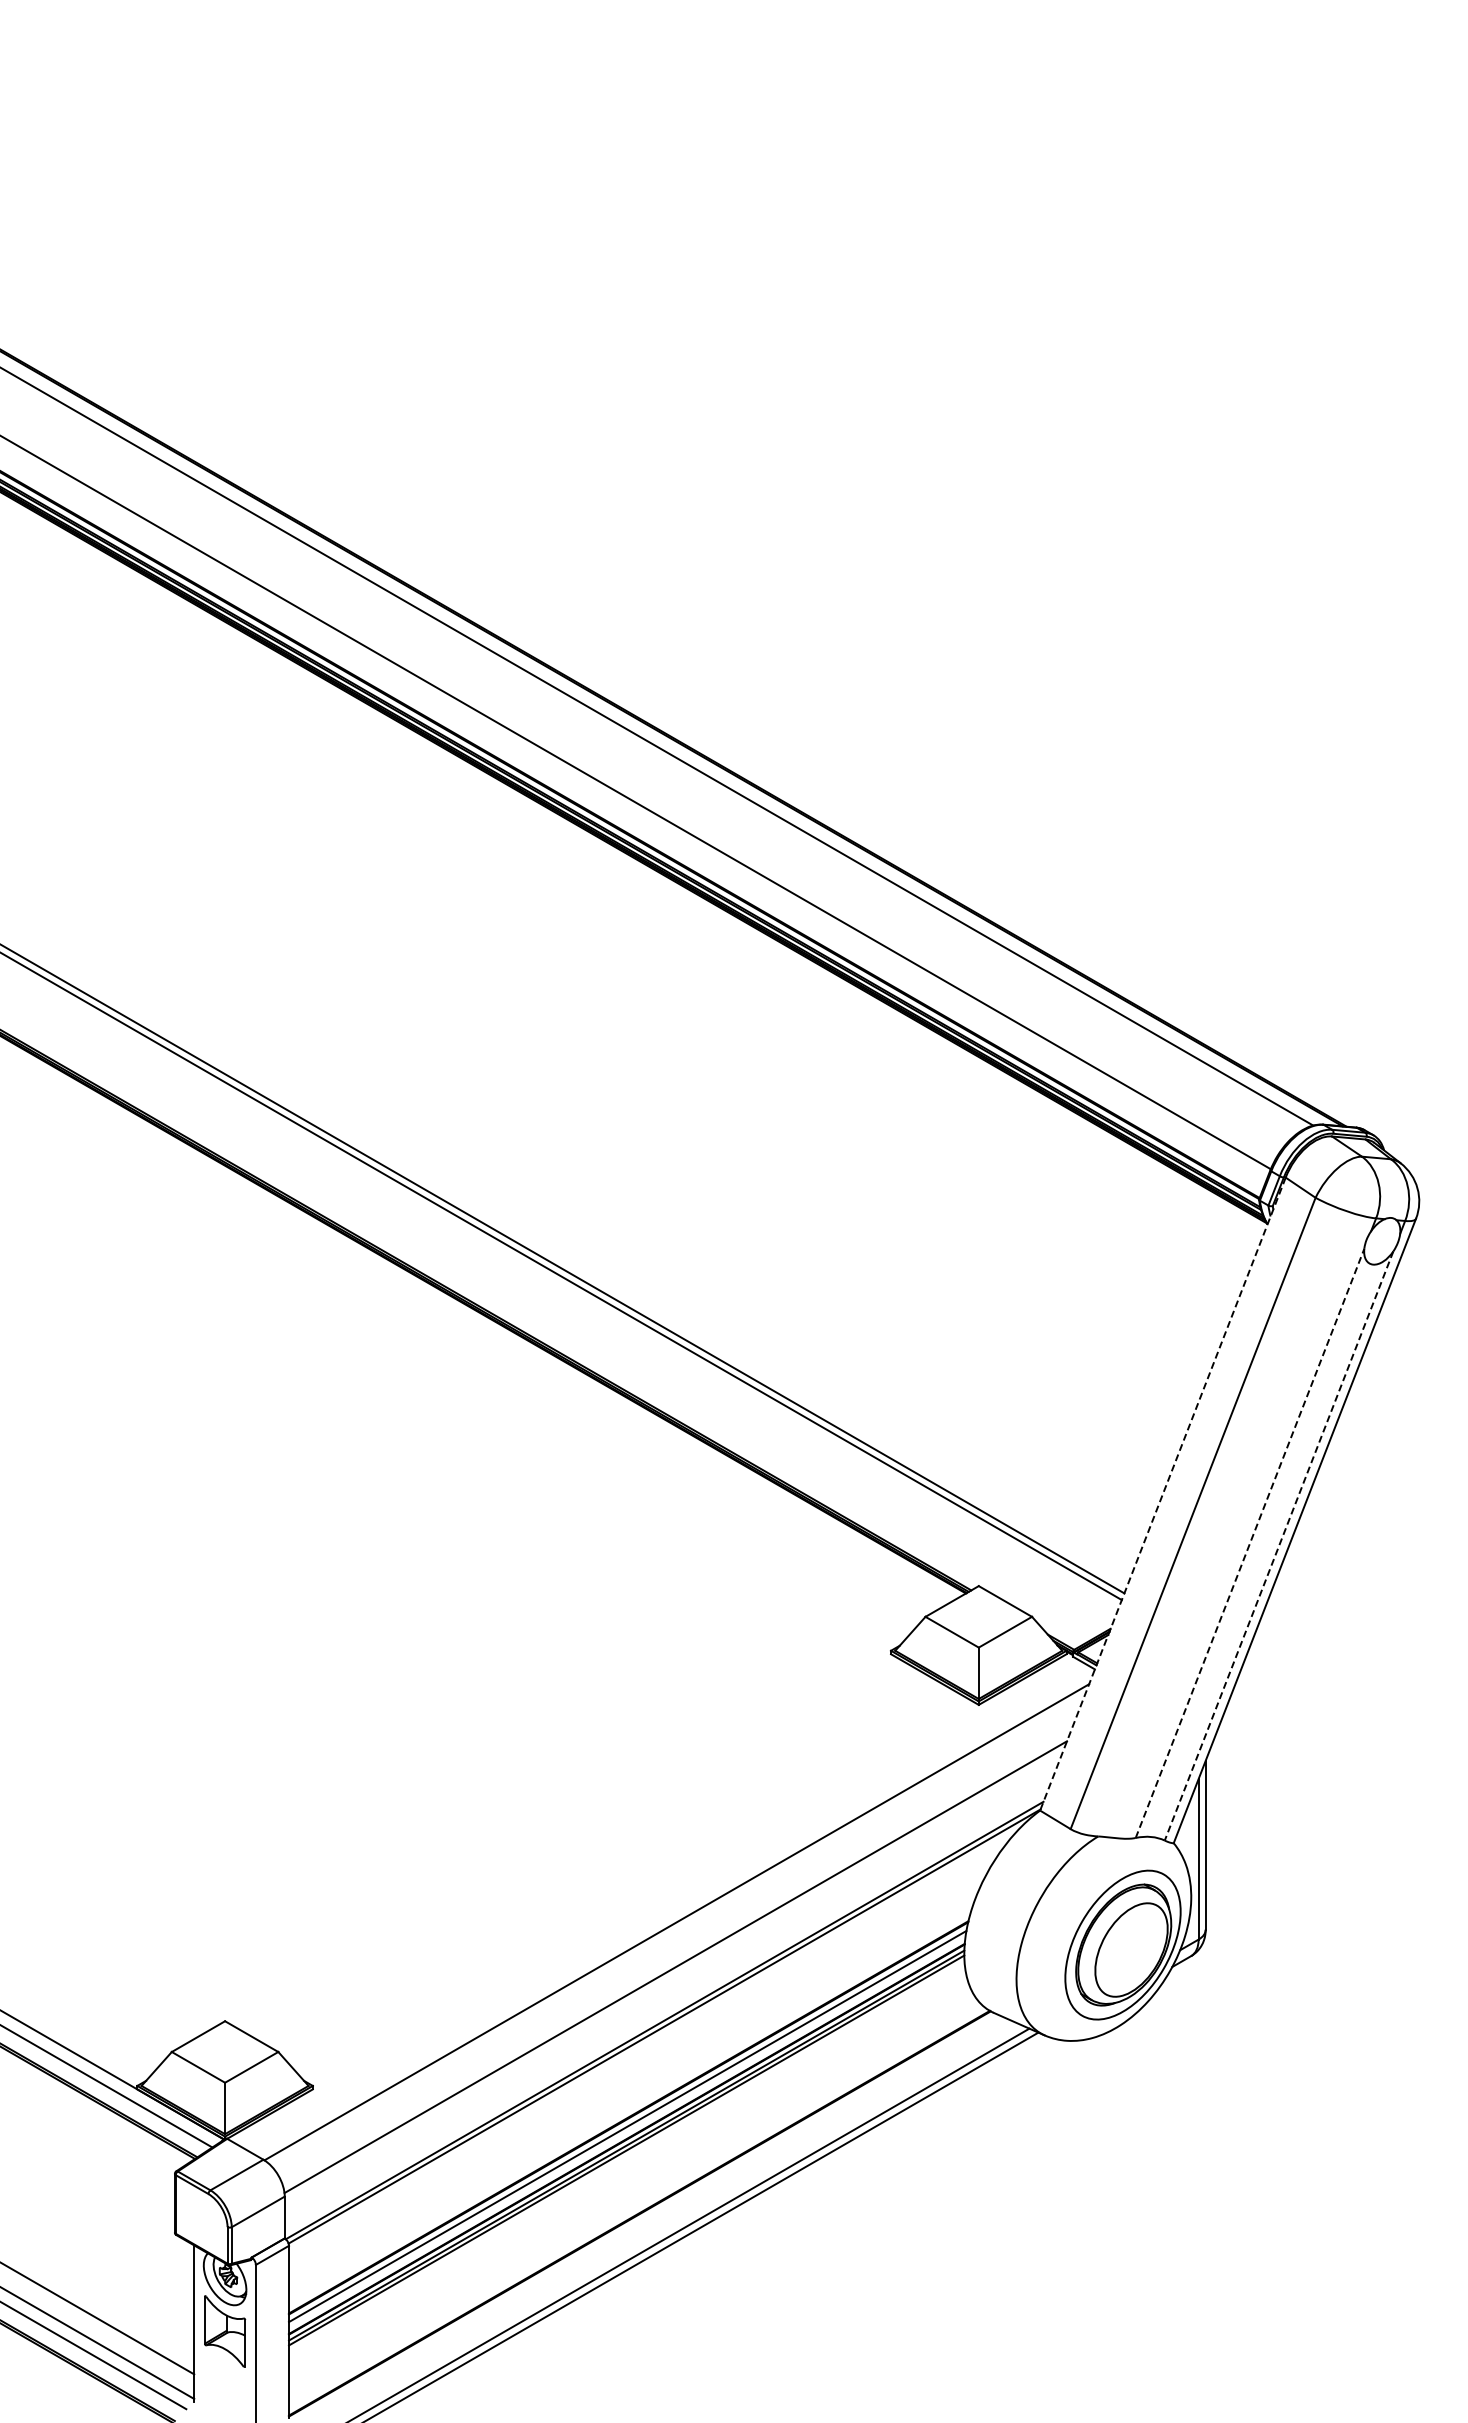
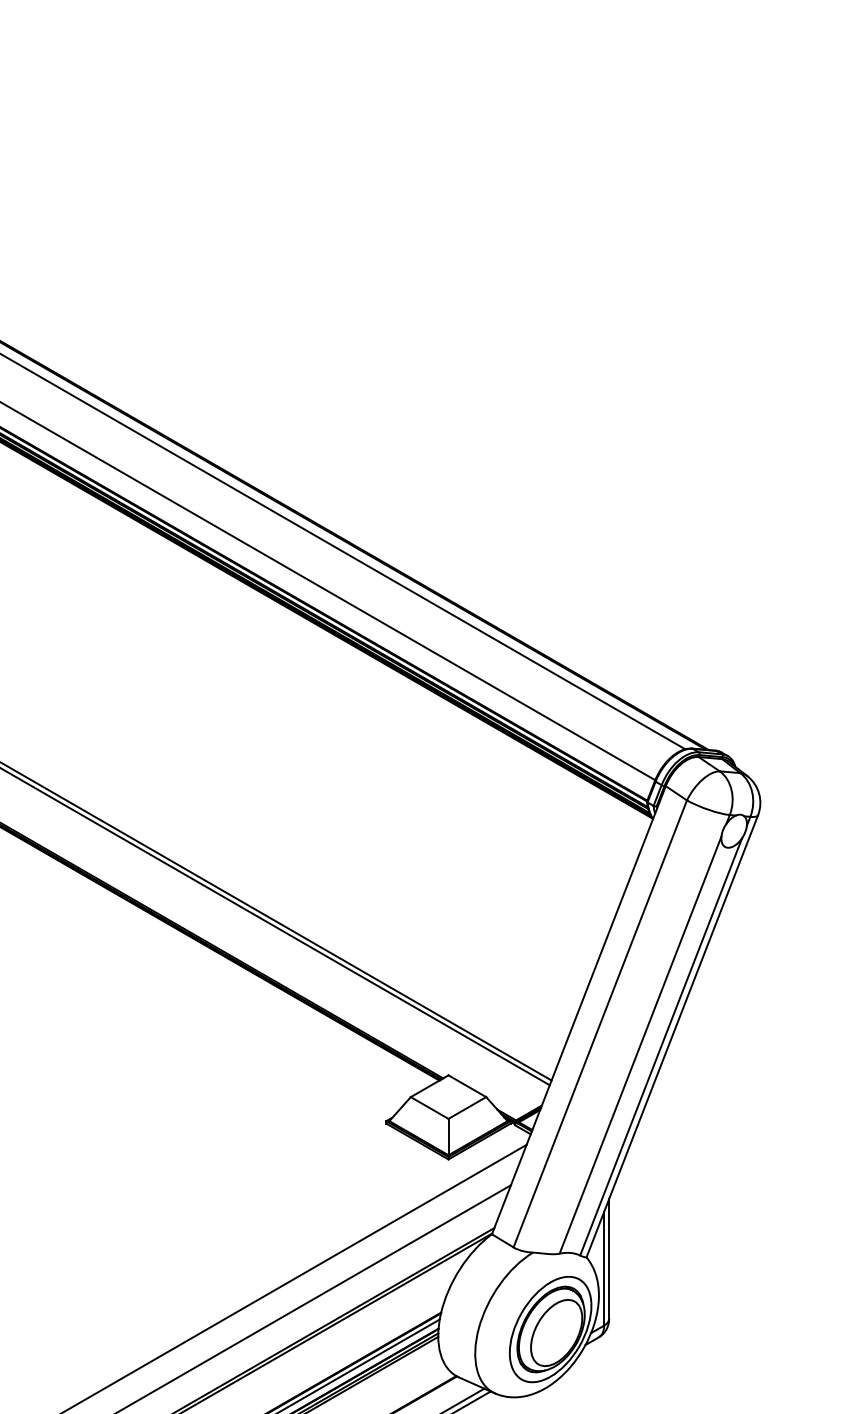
line: (1162, 1494) -> (578, 1010), dashed -> solid
line: (1250, 1543) -> (640, 1045), dashed -> solid
line: (1279, 1545) -> (661, 1046), dashed -> solid

